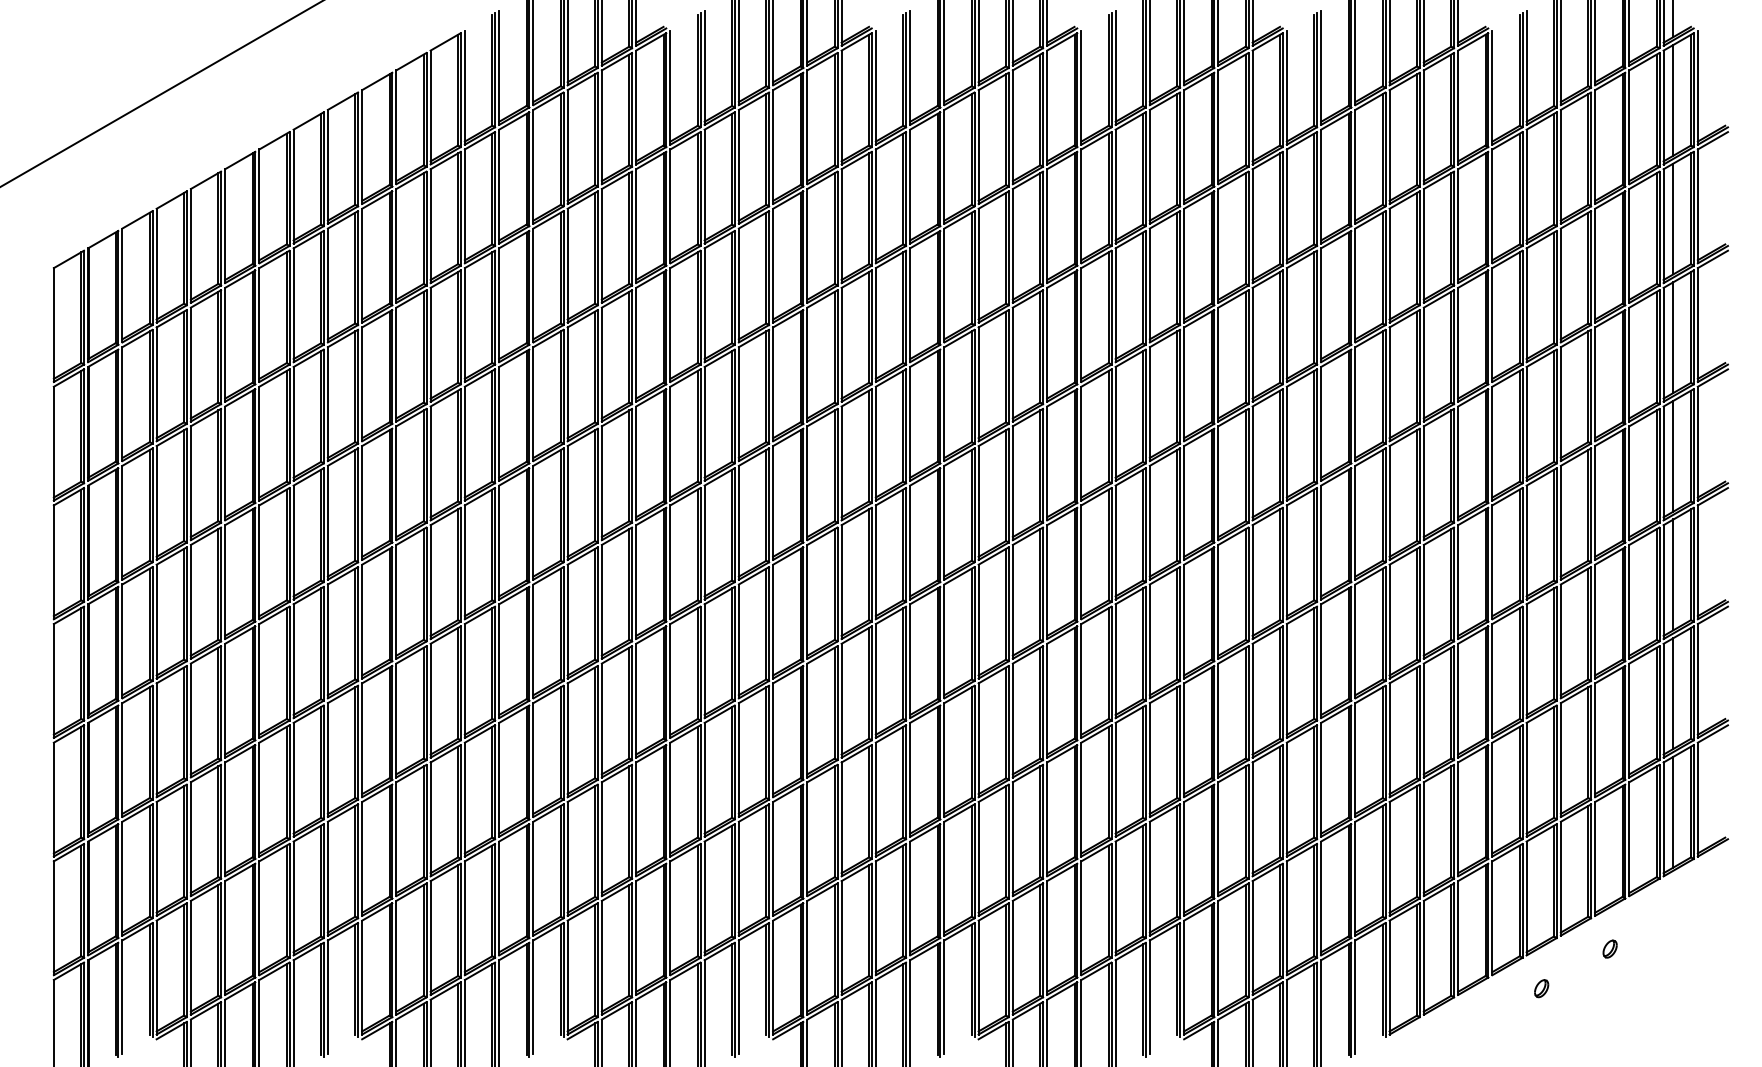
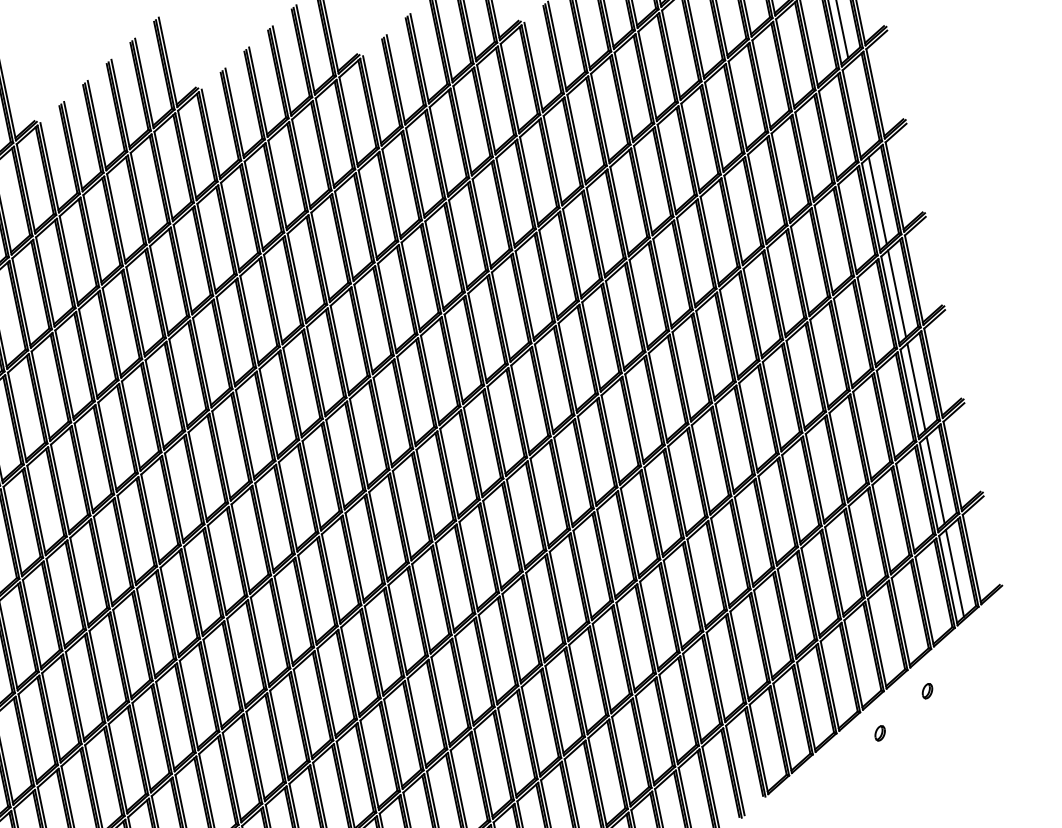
line: (1673, 218) -> (858, 107), removed

